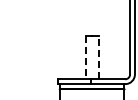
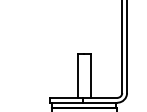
line: (85, 57) -> (77, 76), dashed -> solid
line: (98, 57) -> (90, 76), dashed -> solid

